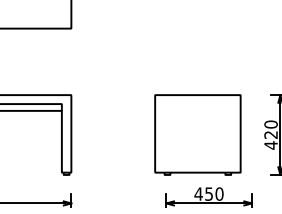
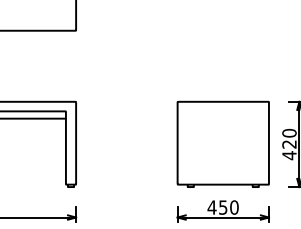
part: (197, 134) -> (222, 143), moved

